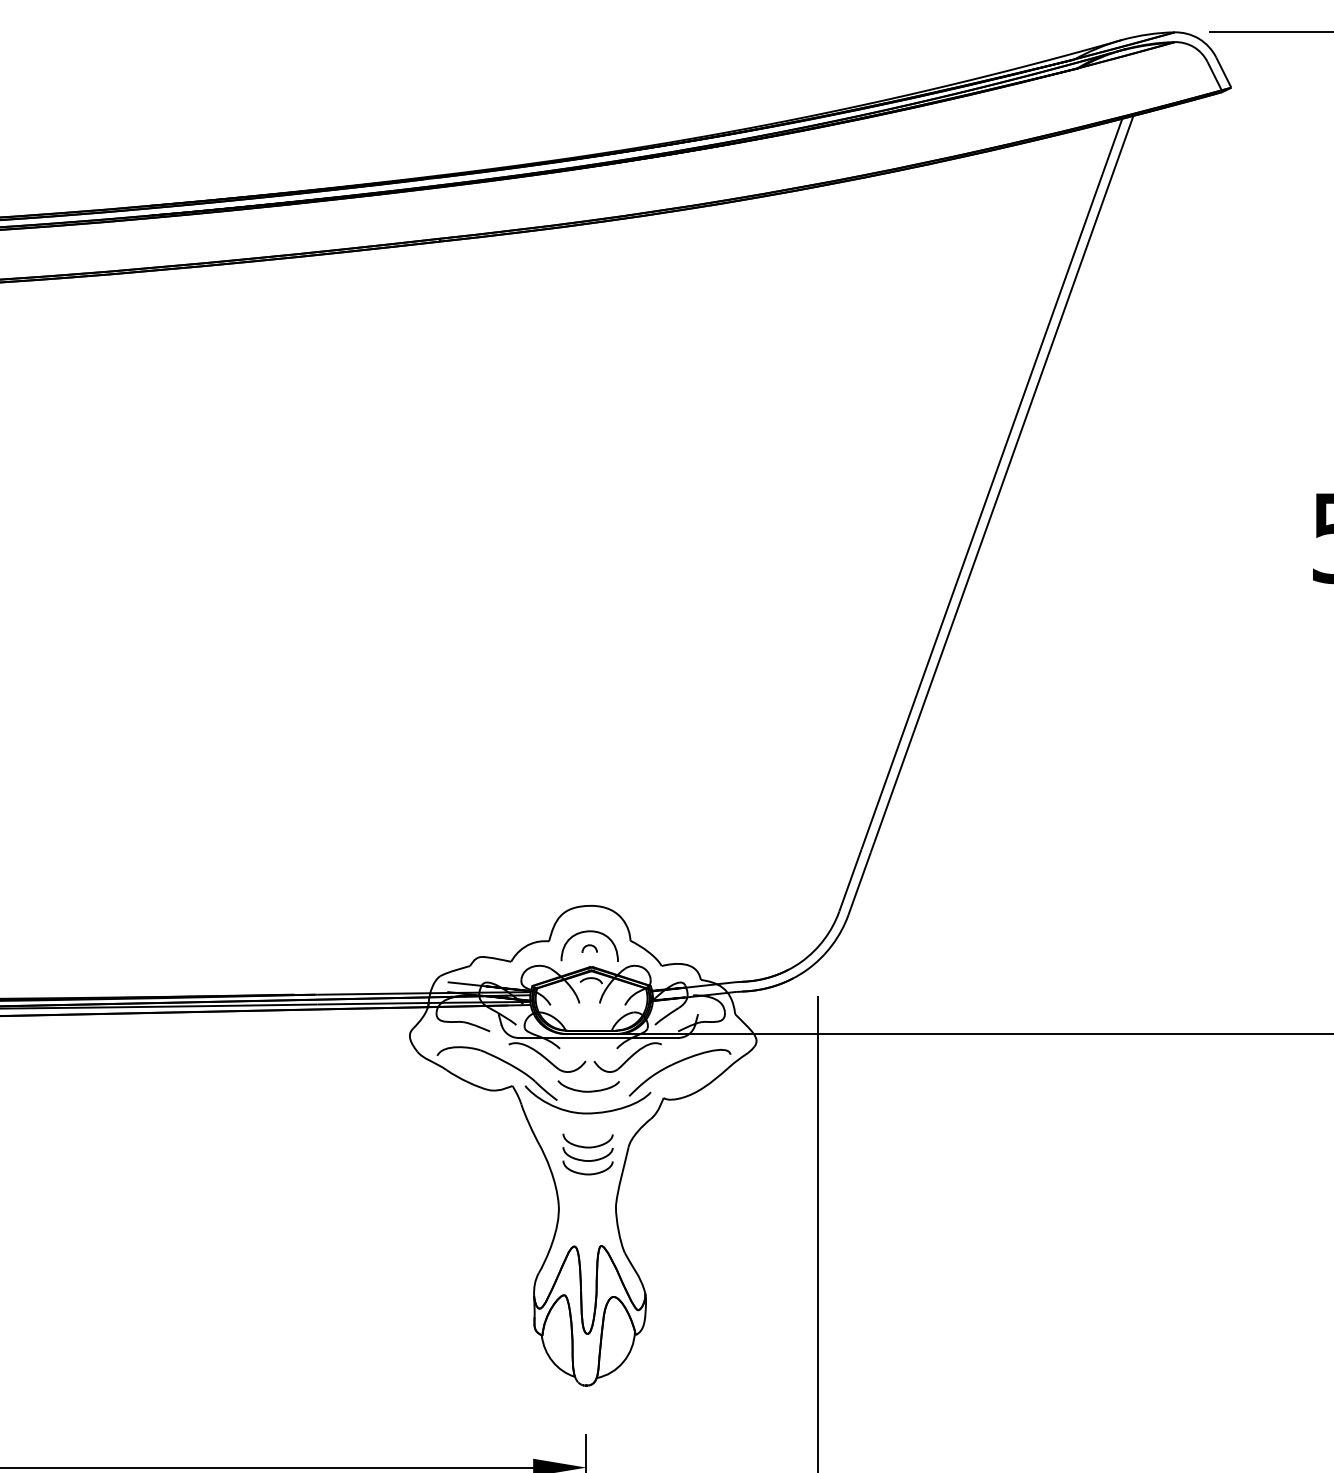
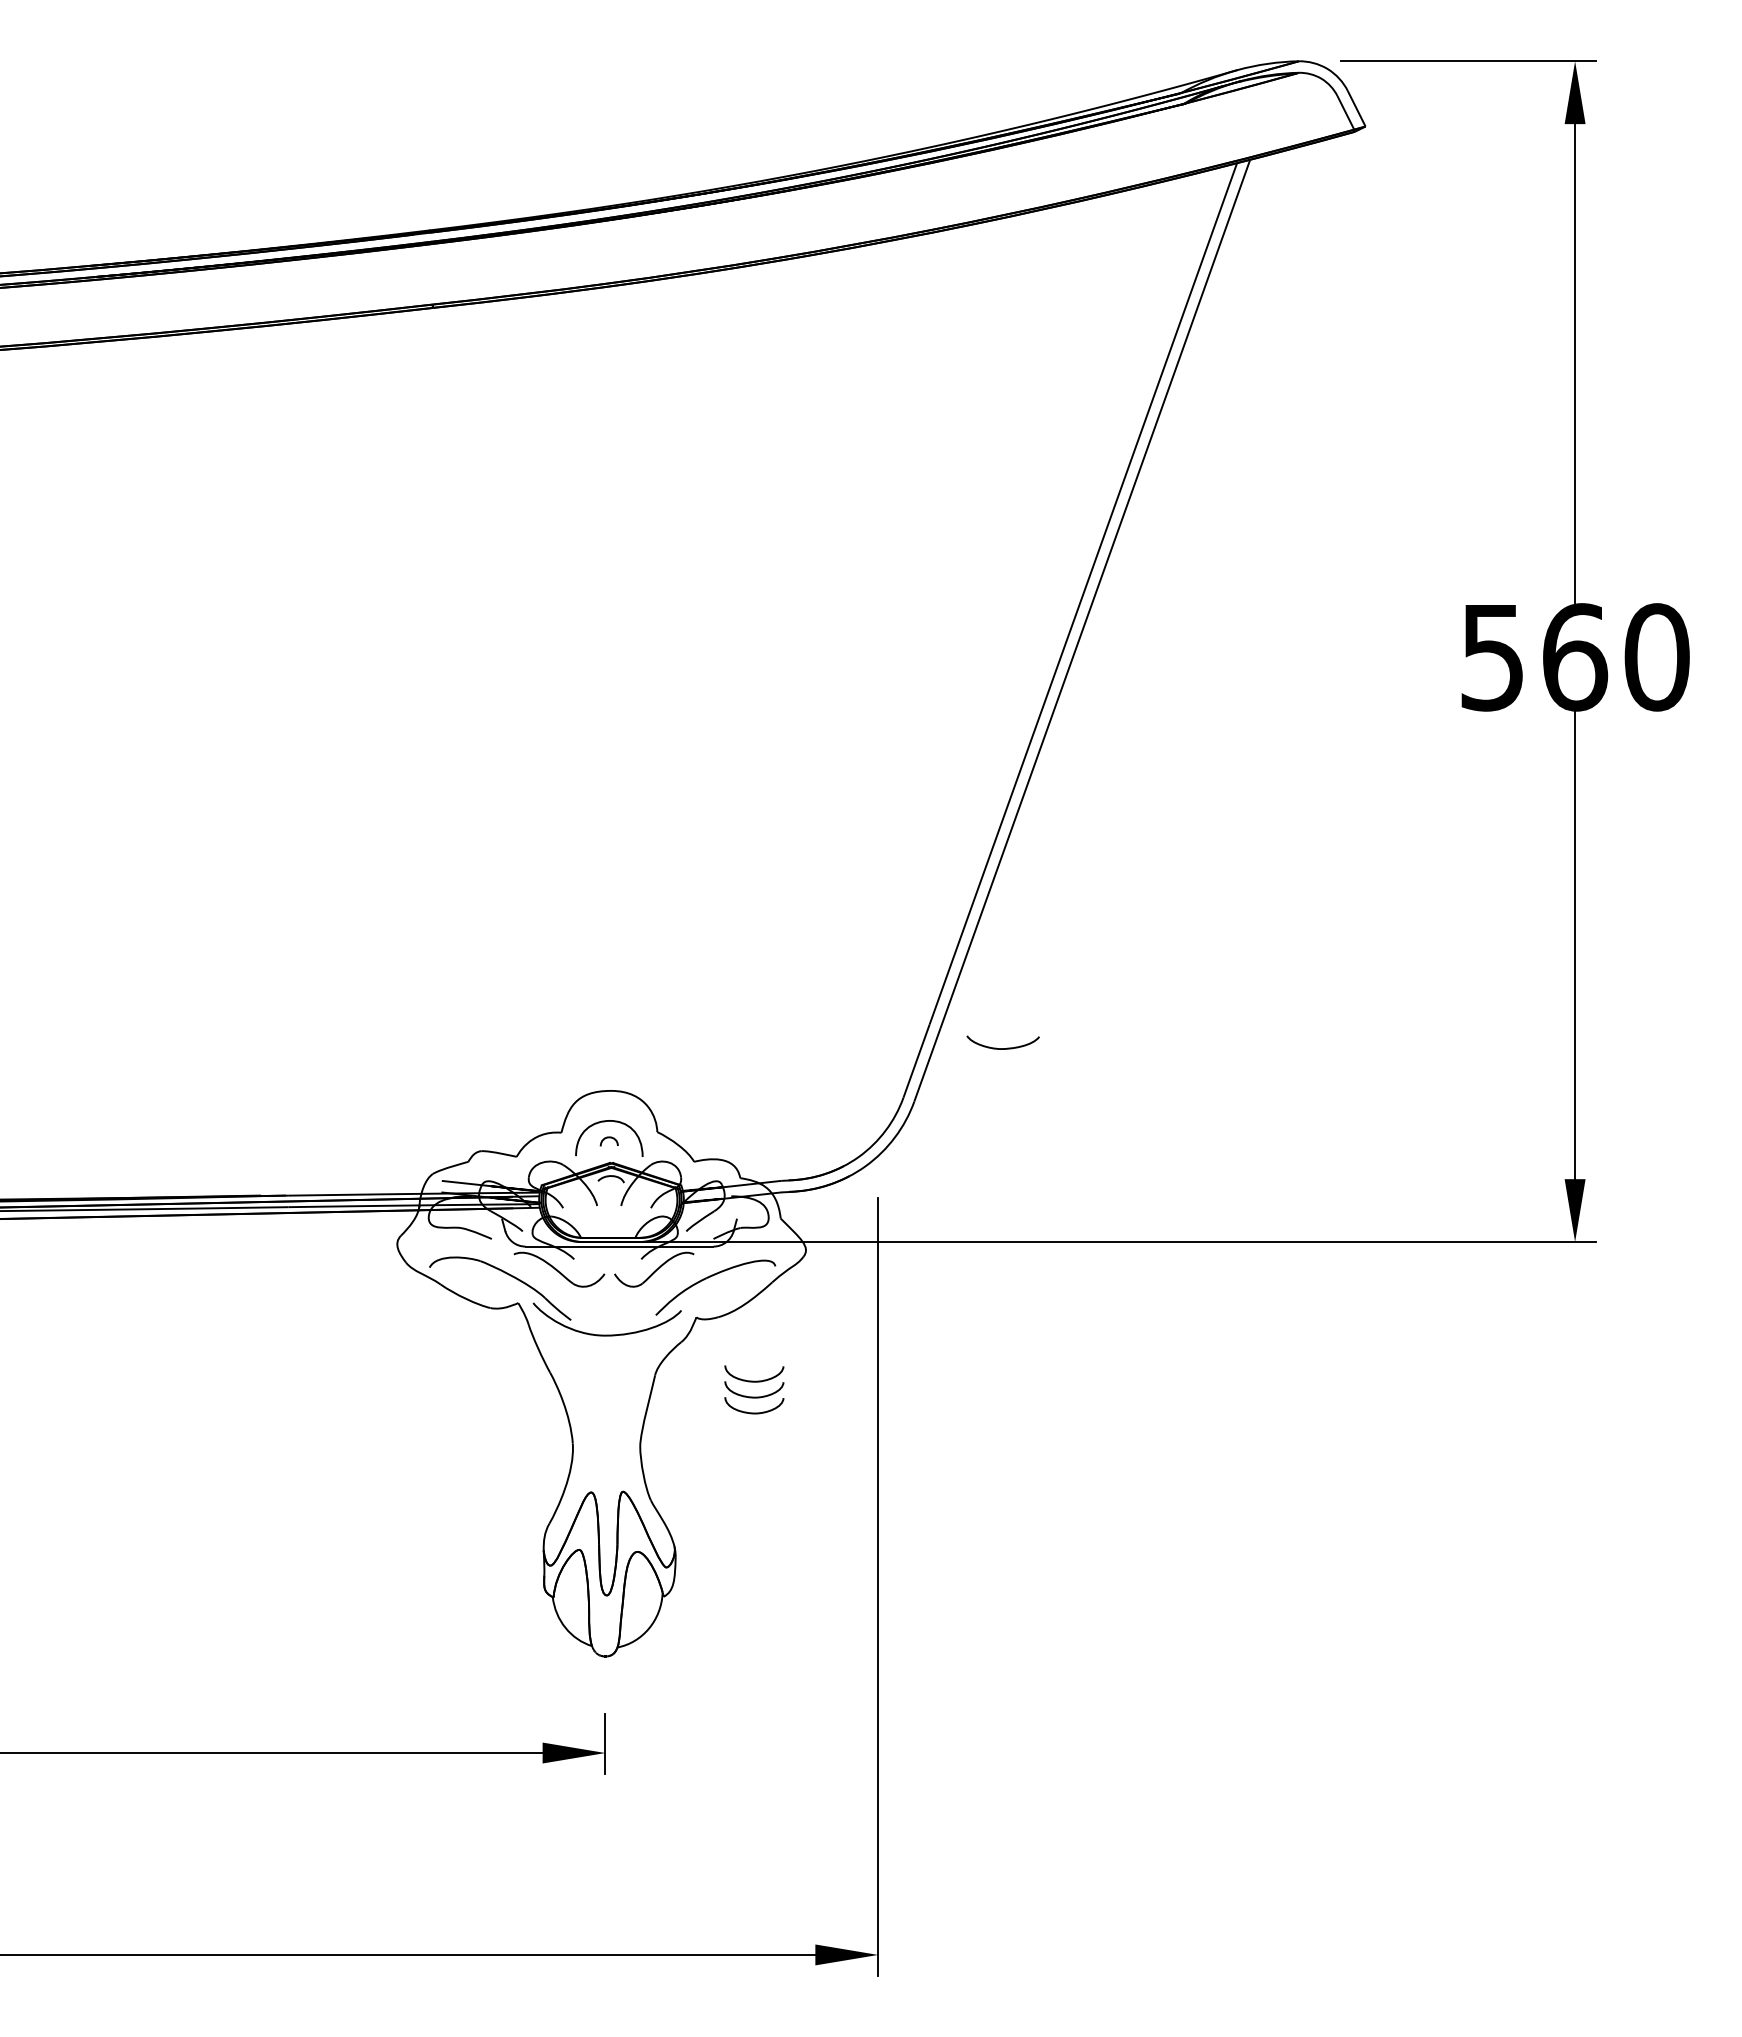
curve: (588, 1091) -> (1002, 1048), moved
part: (588, 1148) -> (754, 1382), moved

